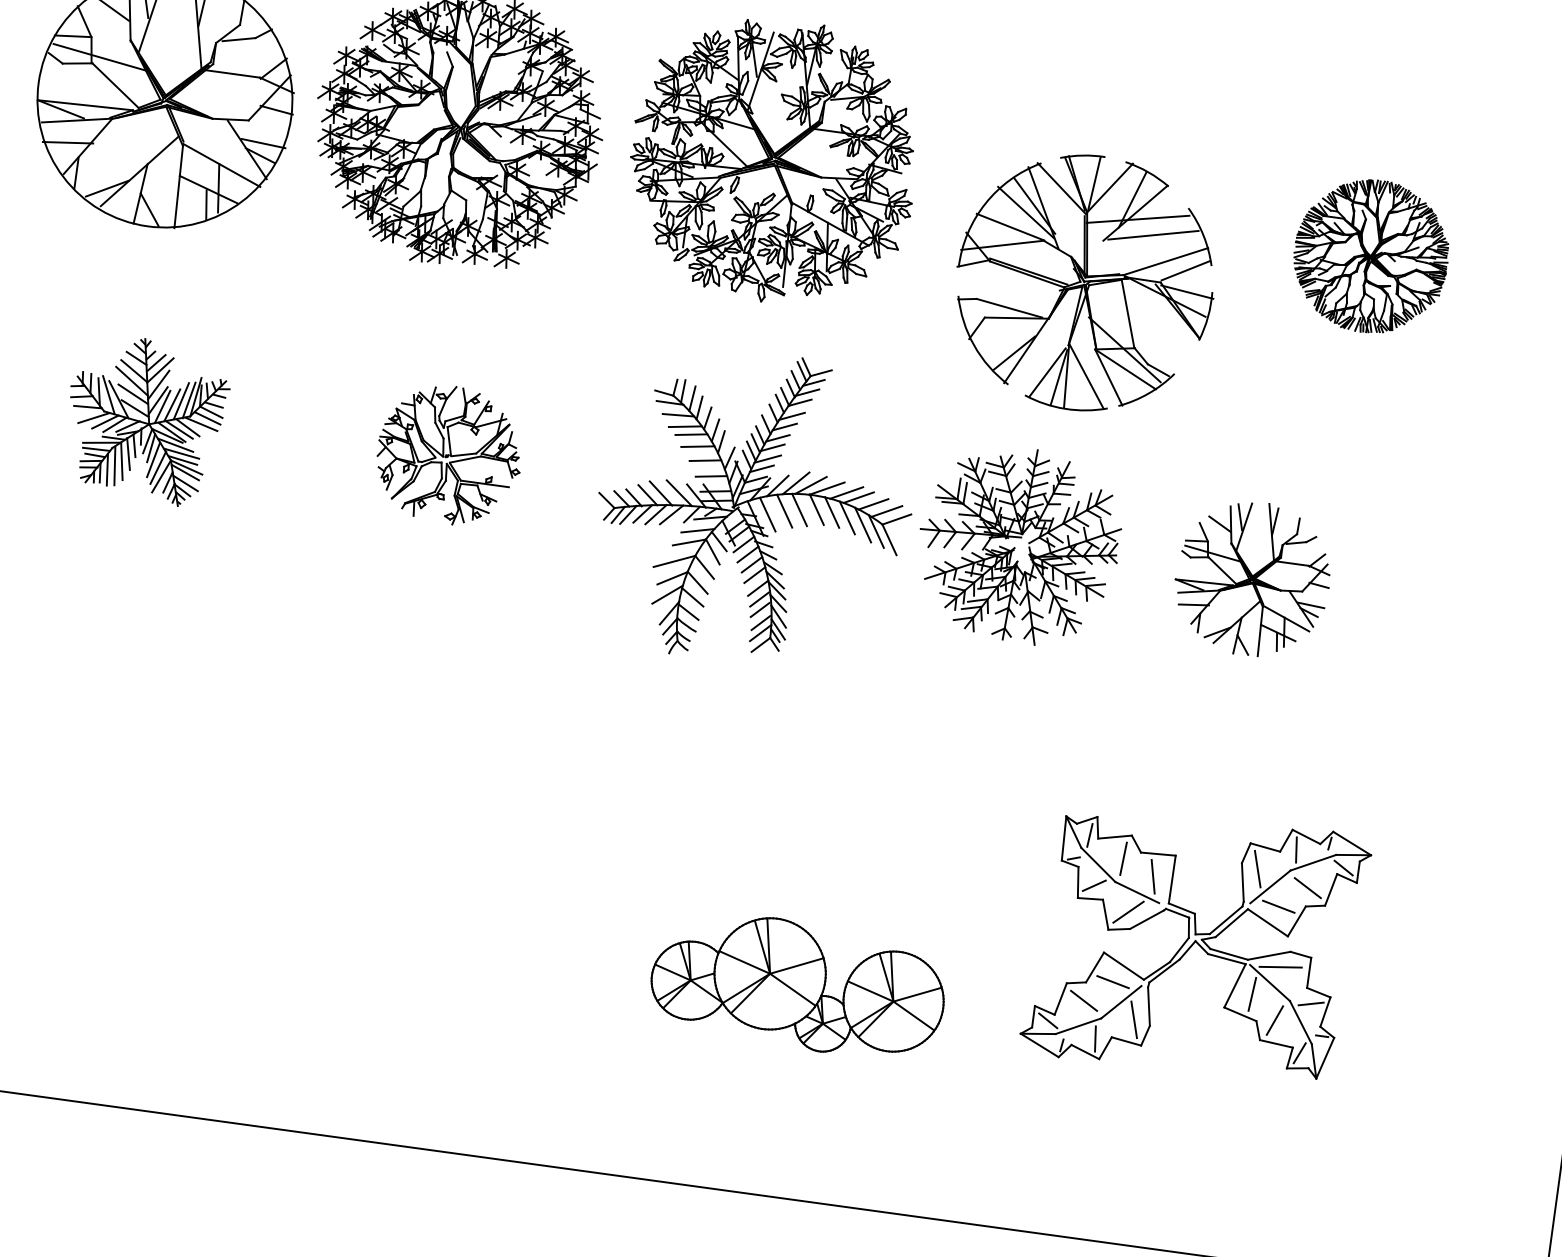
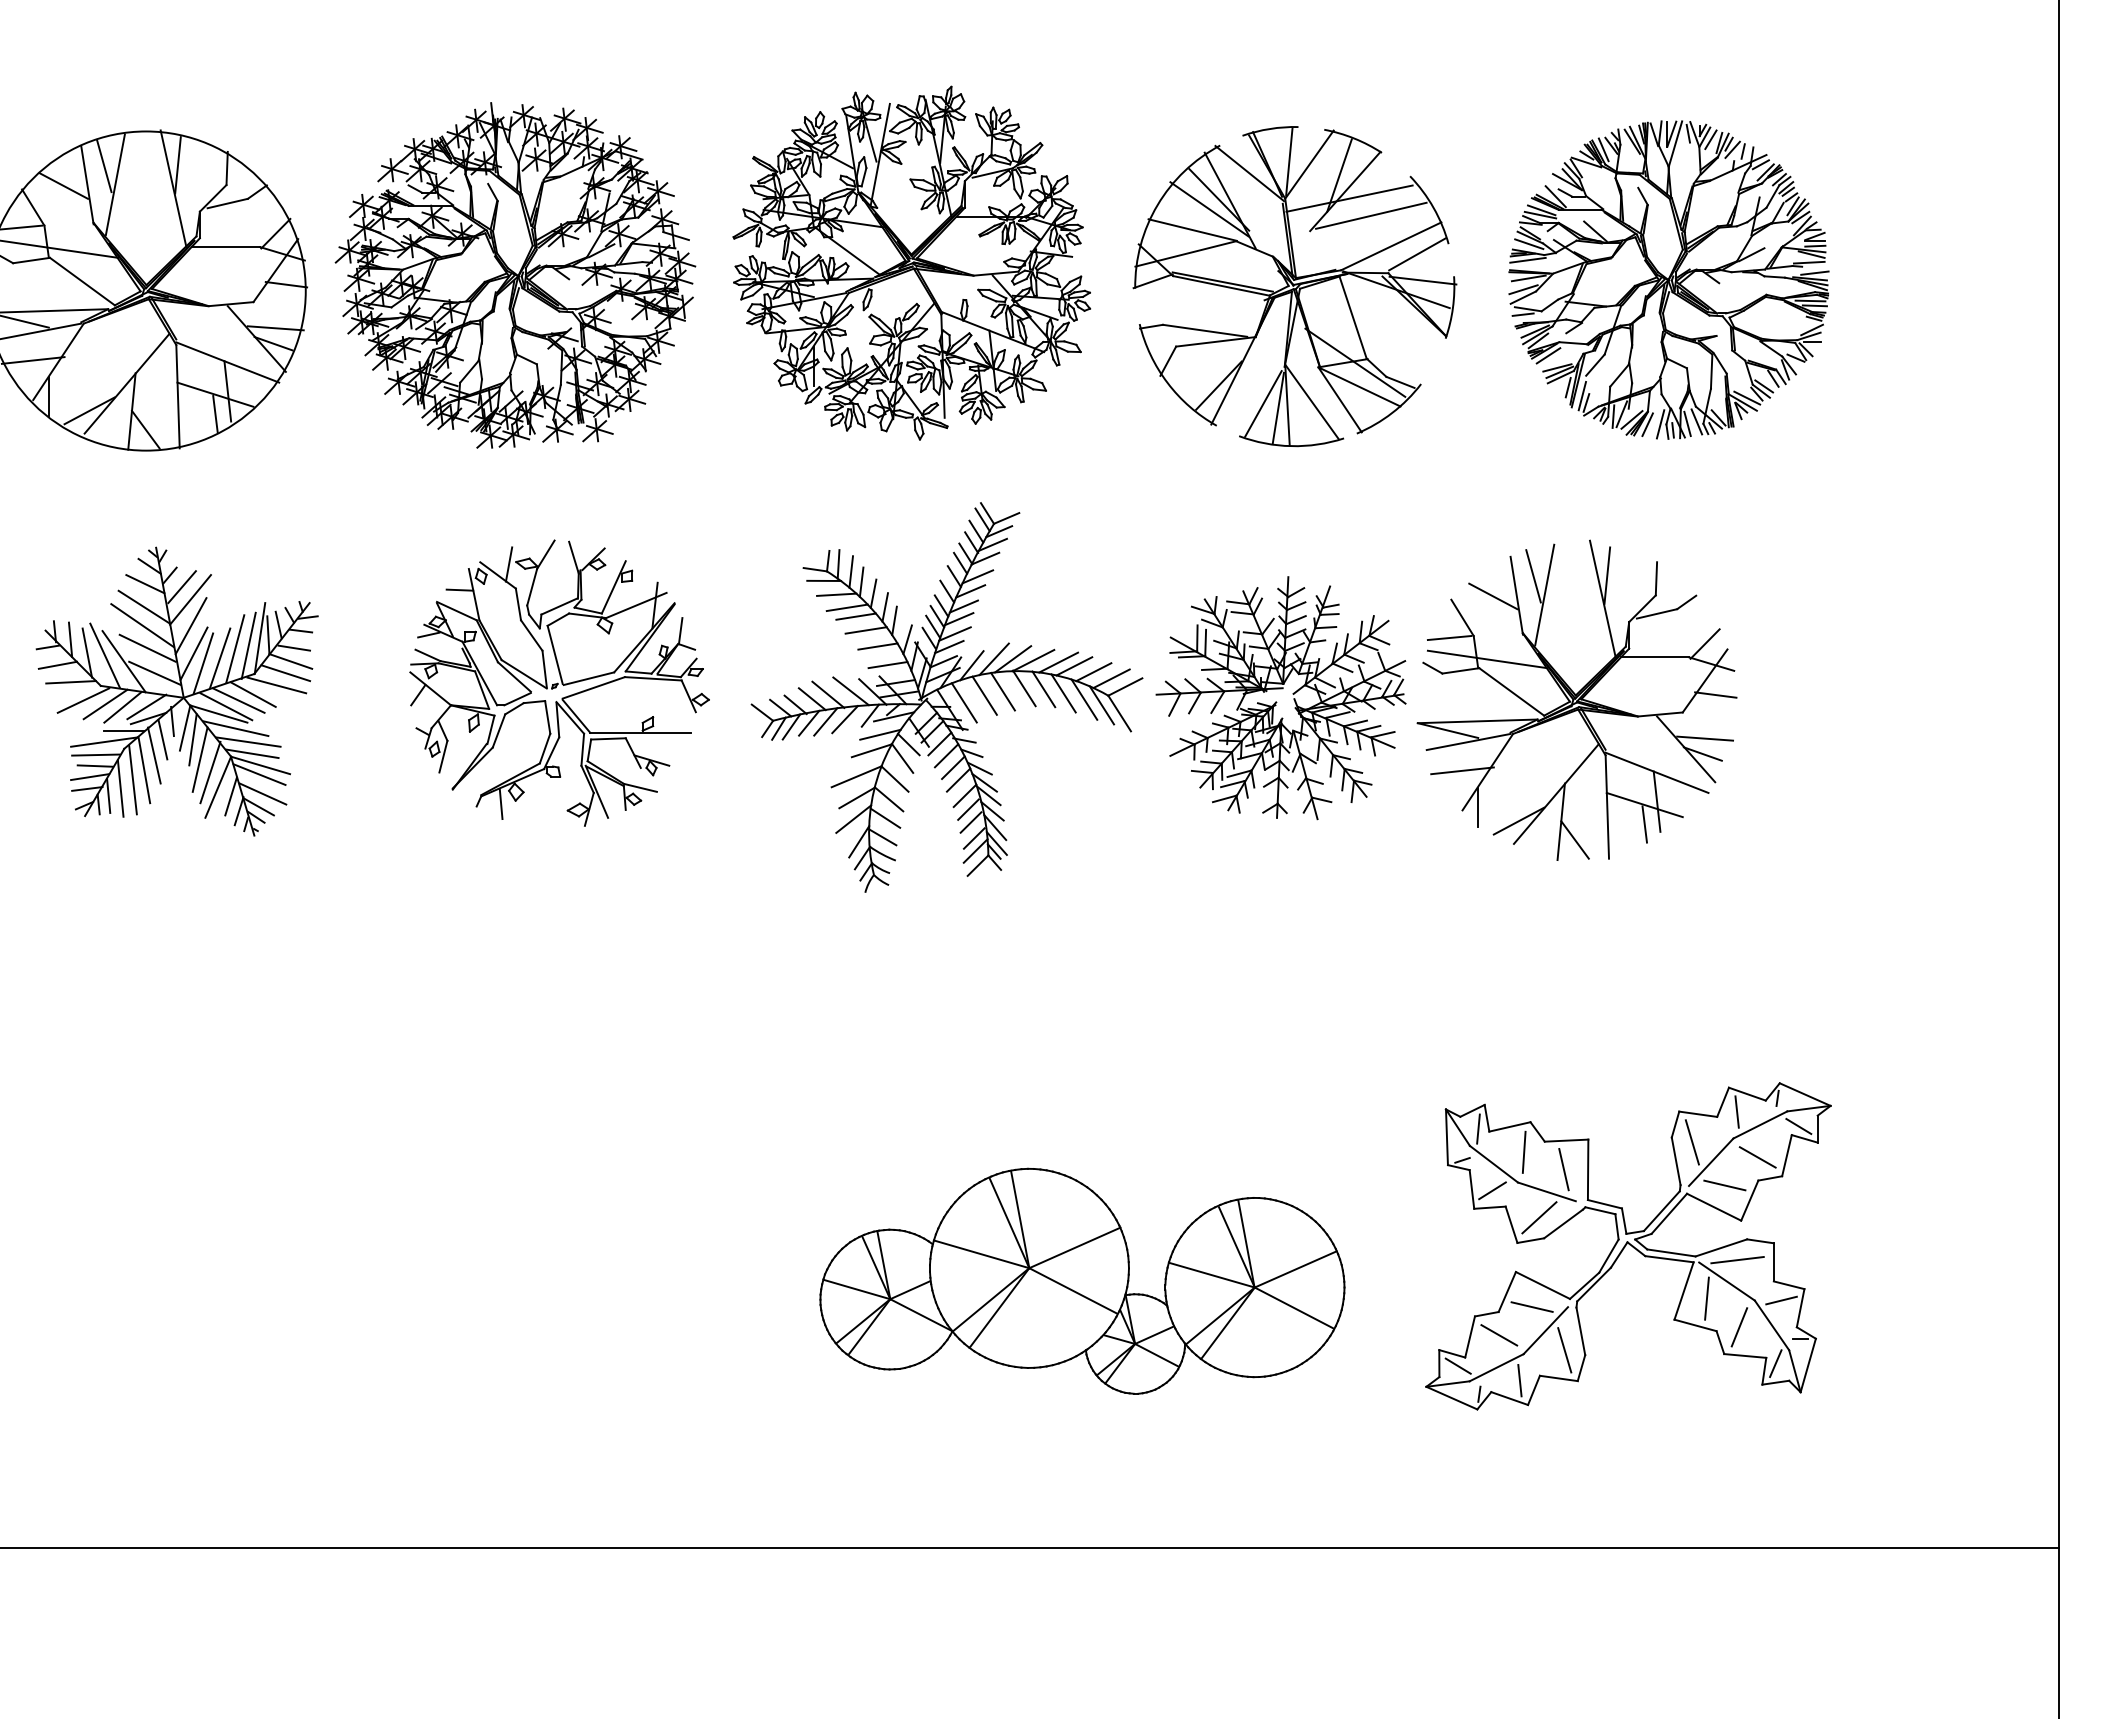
part: (1370, 255) -> (1668, 279), size x1.67
part: (1085, 282) -> (1294, 286), moved
part: (145, 420) -> (176, 691), size x1.43
part: (449, 454) -> (559, 682), size x1.67
part: (1252, 578) -> (1576, 699), size x1.67
part: (1195, 944) -> (1628, 1246), moved
part: (798, 984) -> (1082, 1280), size x1.43

